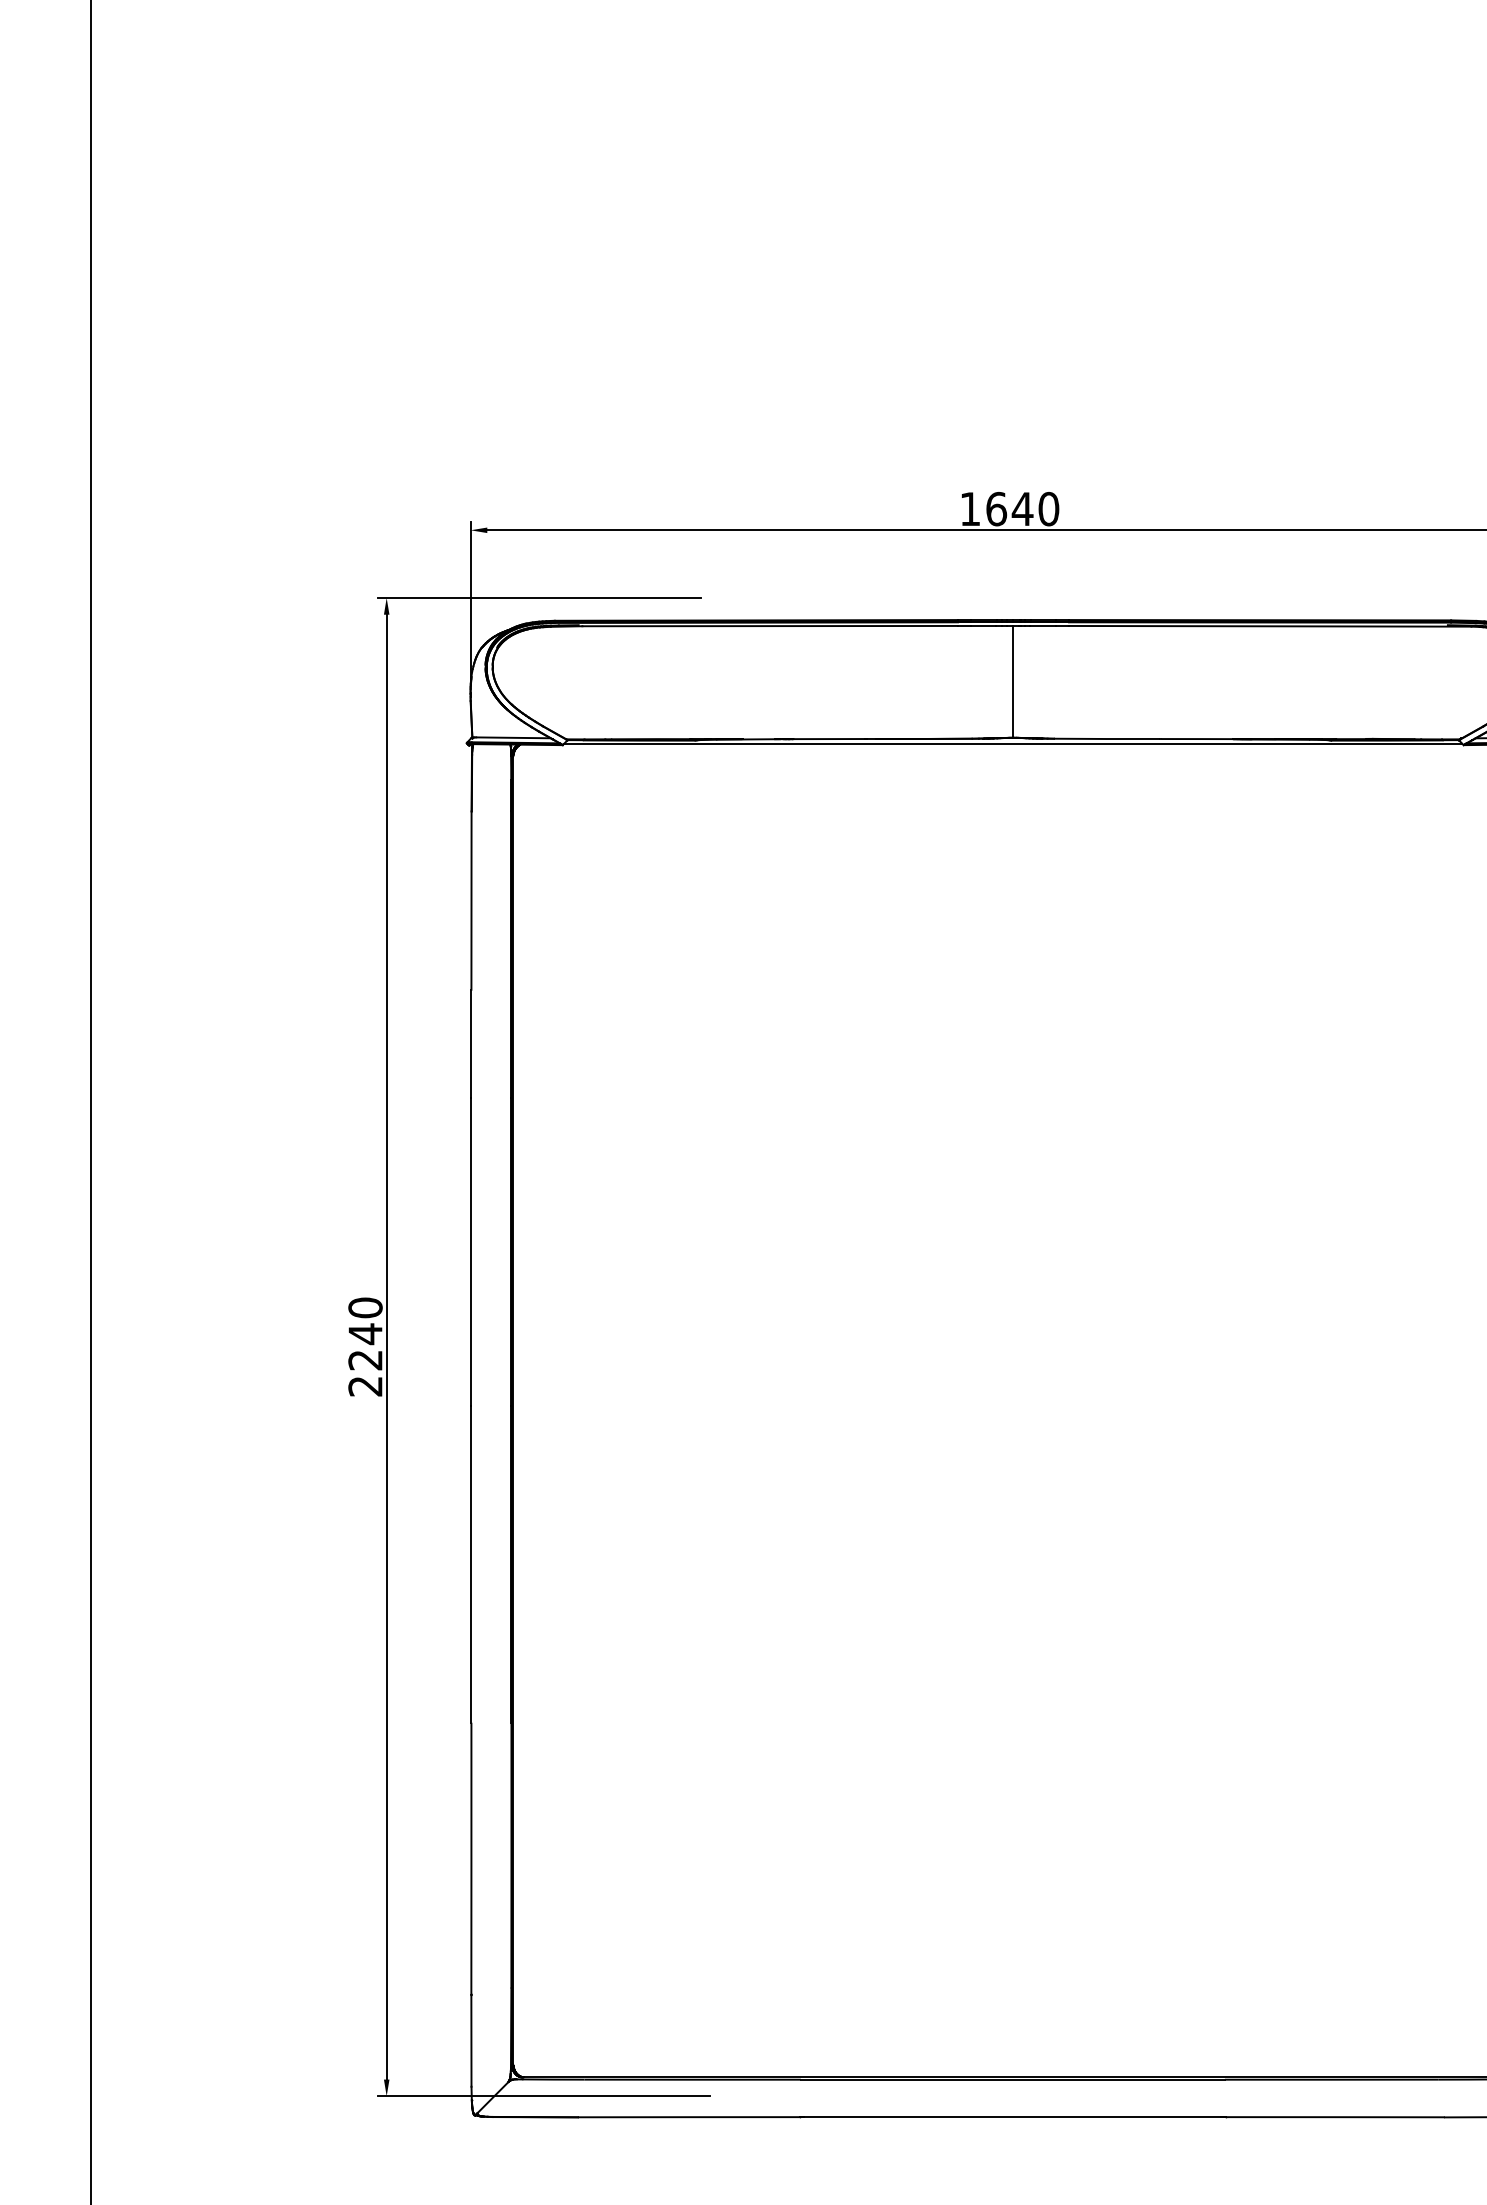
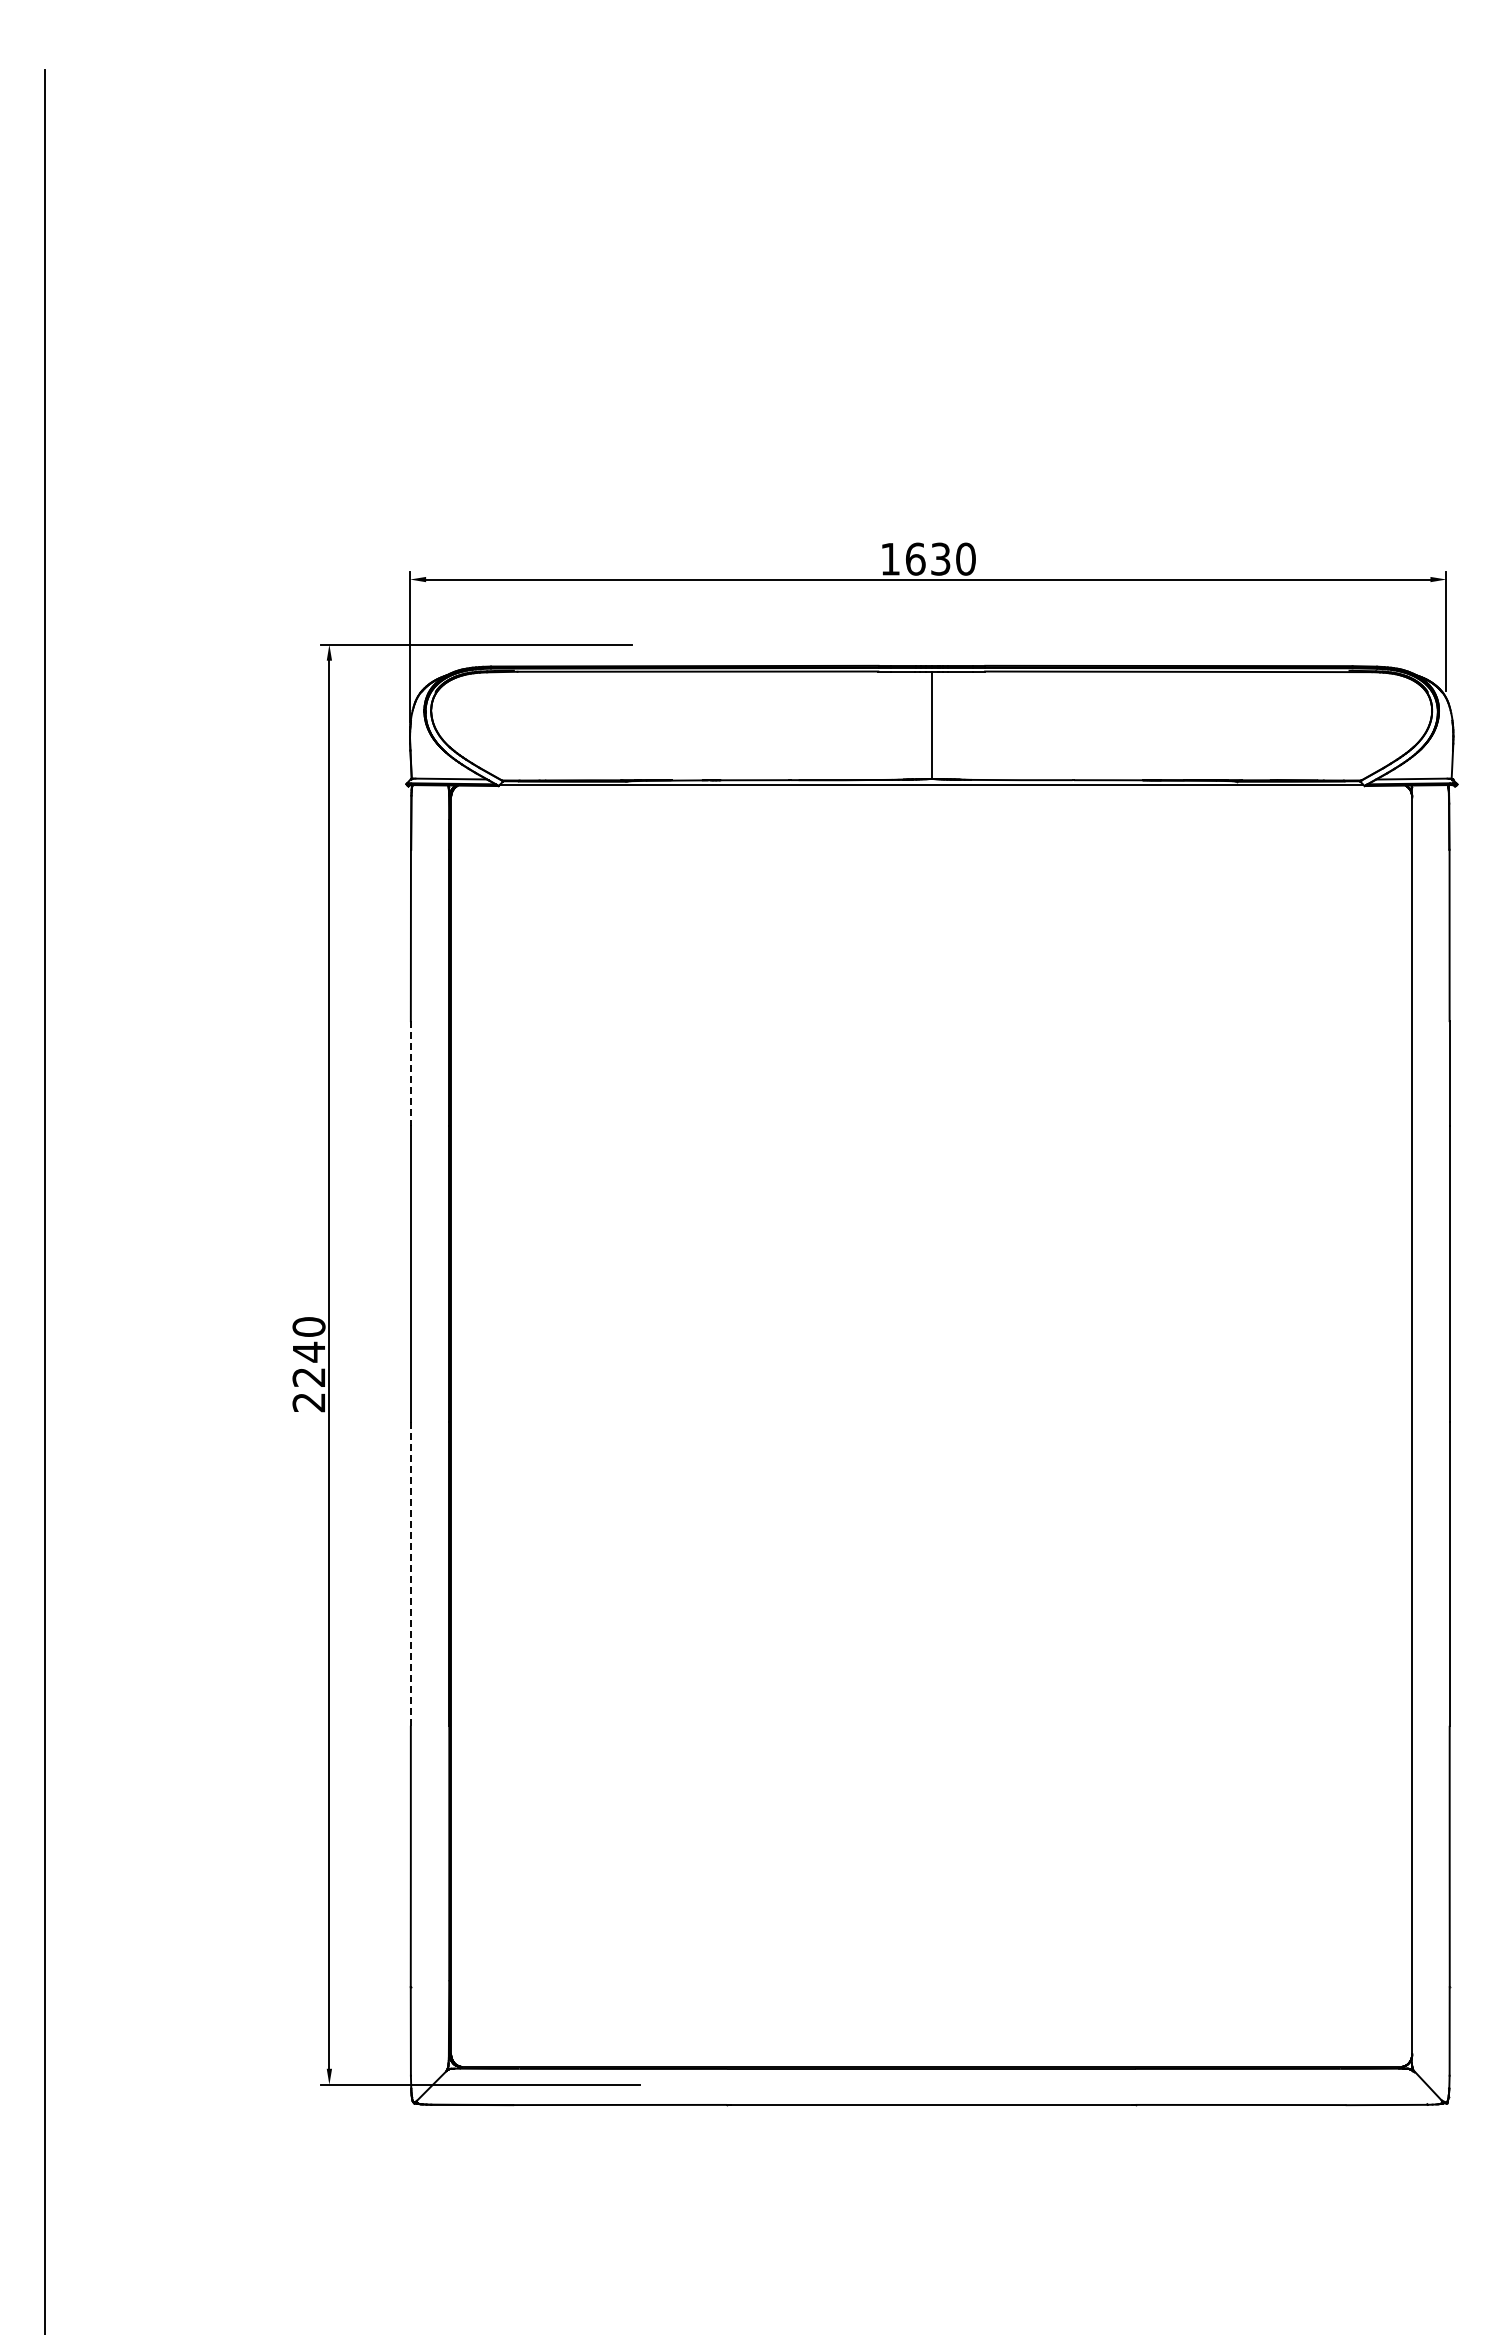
text: (1022, 508) -> (940, 558), 1640 -> 1630
line: (471, 1044) -> (410, 1073), solid -> dashed
line: (471, 1565) -> (410, 1574), solid -> dashed

